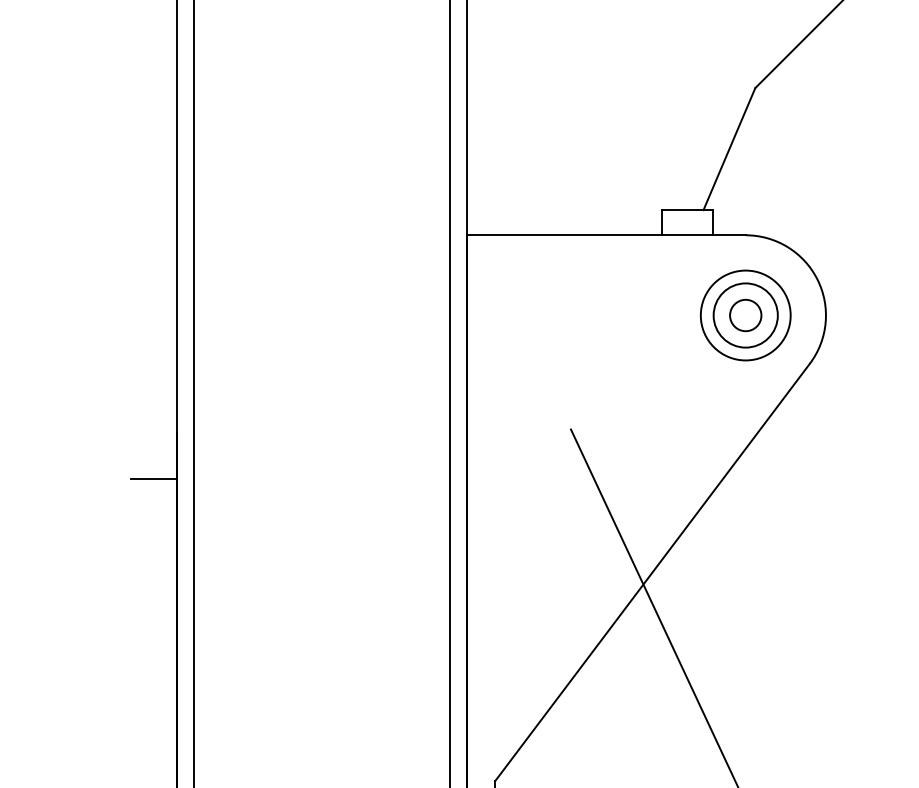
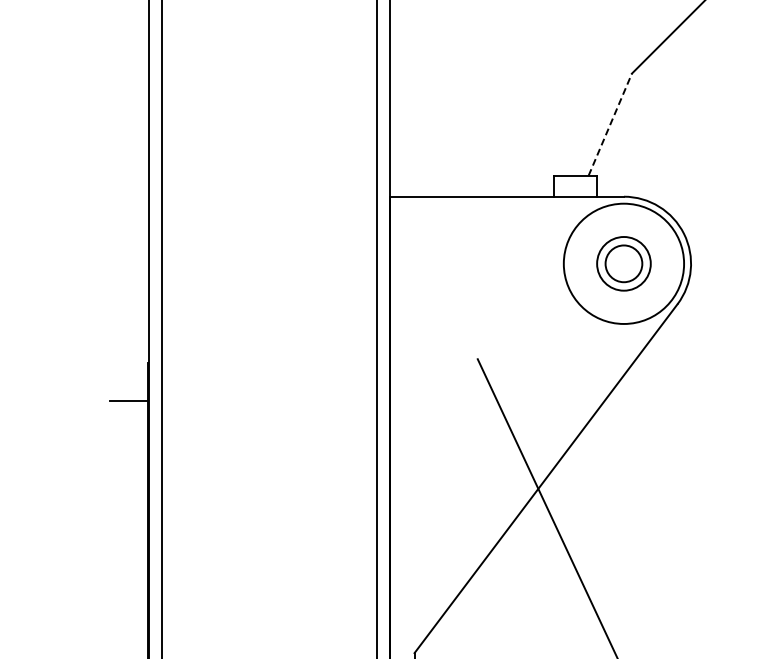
line: (729, 148) -> (610, 124), solid -> dashed
circle: (745, 315) -> (623, 263), size x1.4
circle: (745, 315) -> (623, 263), size x1.6

